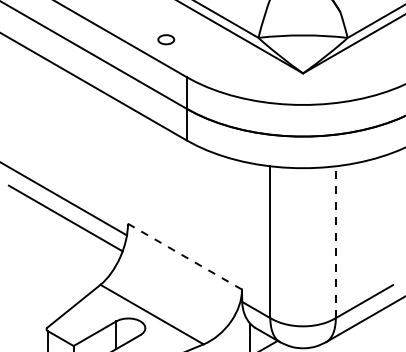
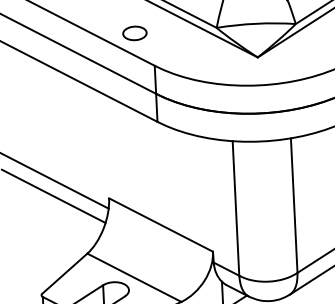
part: (166, 39) -> (135, 33), size x1.67
line: (335, 242) -> (293, 205), dashed -> solid
line: (184, 256) -> (160, 224), dashed -> solid

